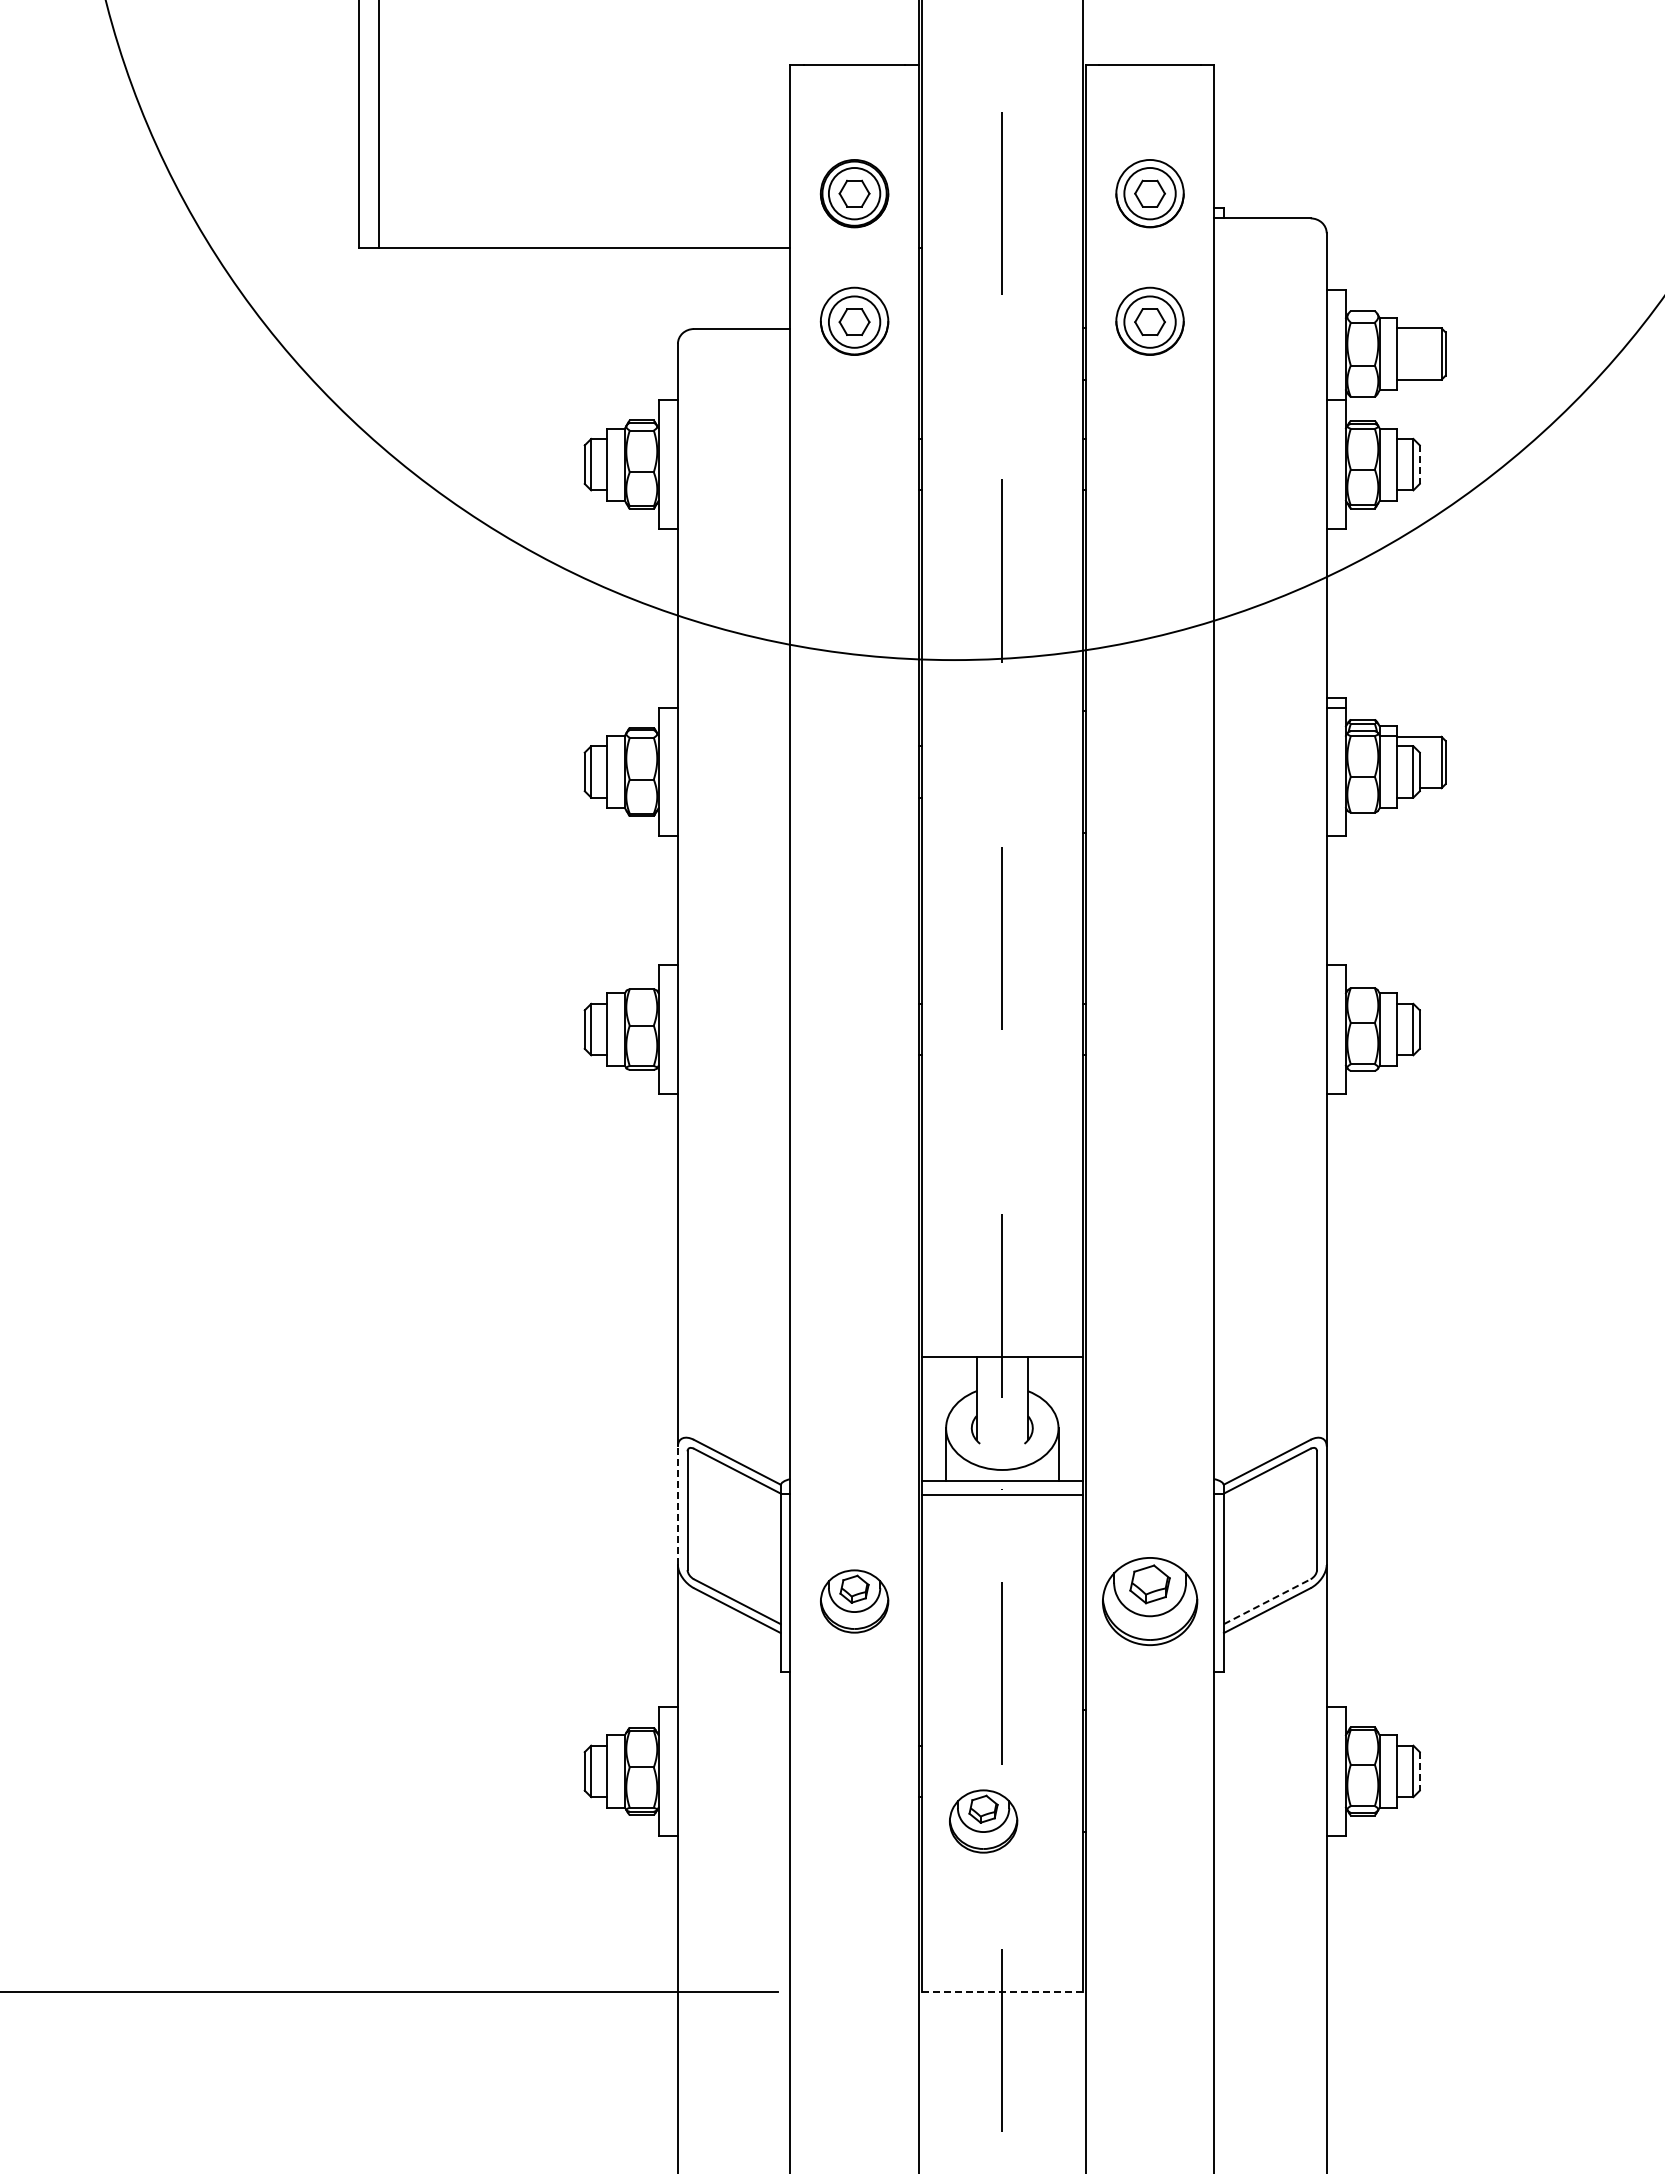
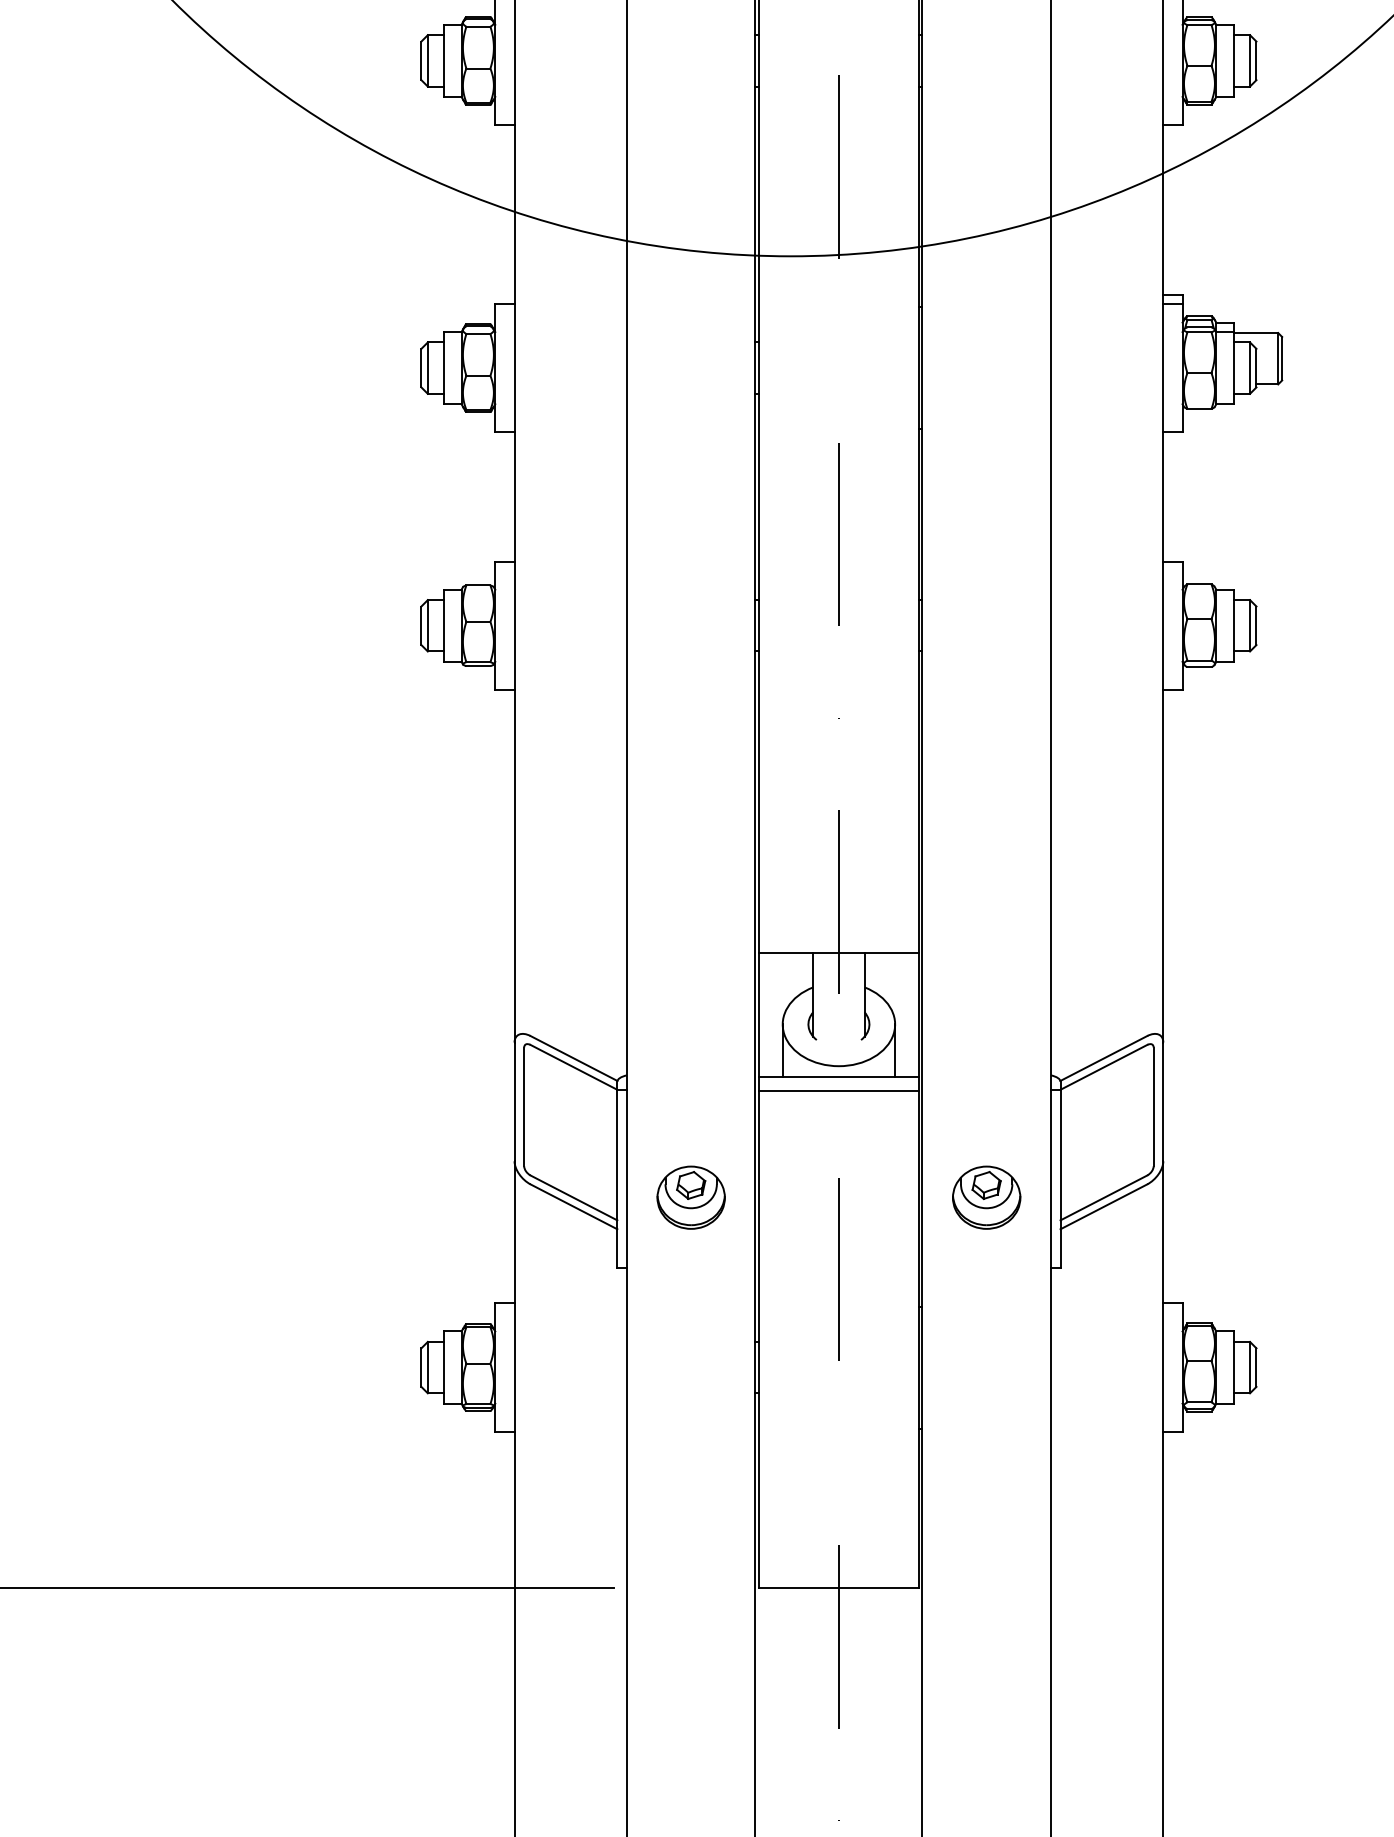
line: (1419, 465) -> (1256, 61), dashed -> solid
line: (677, 1505) -> (514, 1101), dashed -> solid
part: (1149, 1601) -> (986, 1197), size x0.71
line: (1267, 1601) -> (1104, 1197), dashed -> solid
line: (1419, 1771) -> (1256, 1367), dashed -> solid
part: (983, 1821) -> (820, 1417), removed
line: (1002, 1992) -> (839, 1588), dashed -> solid

